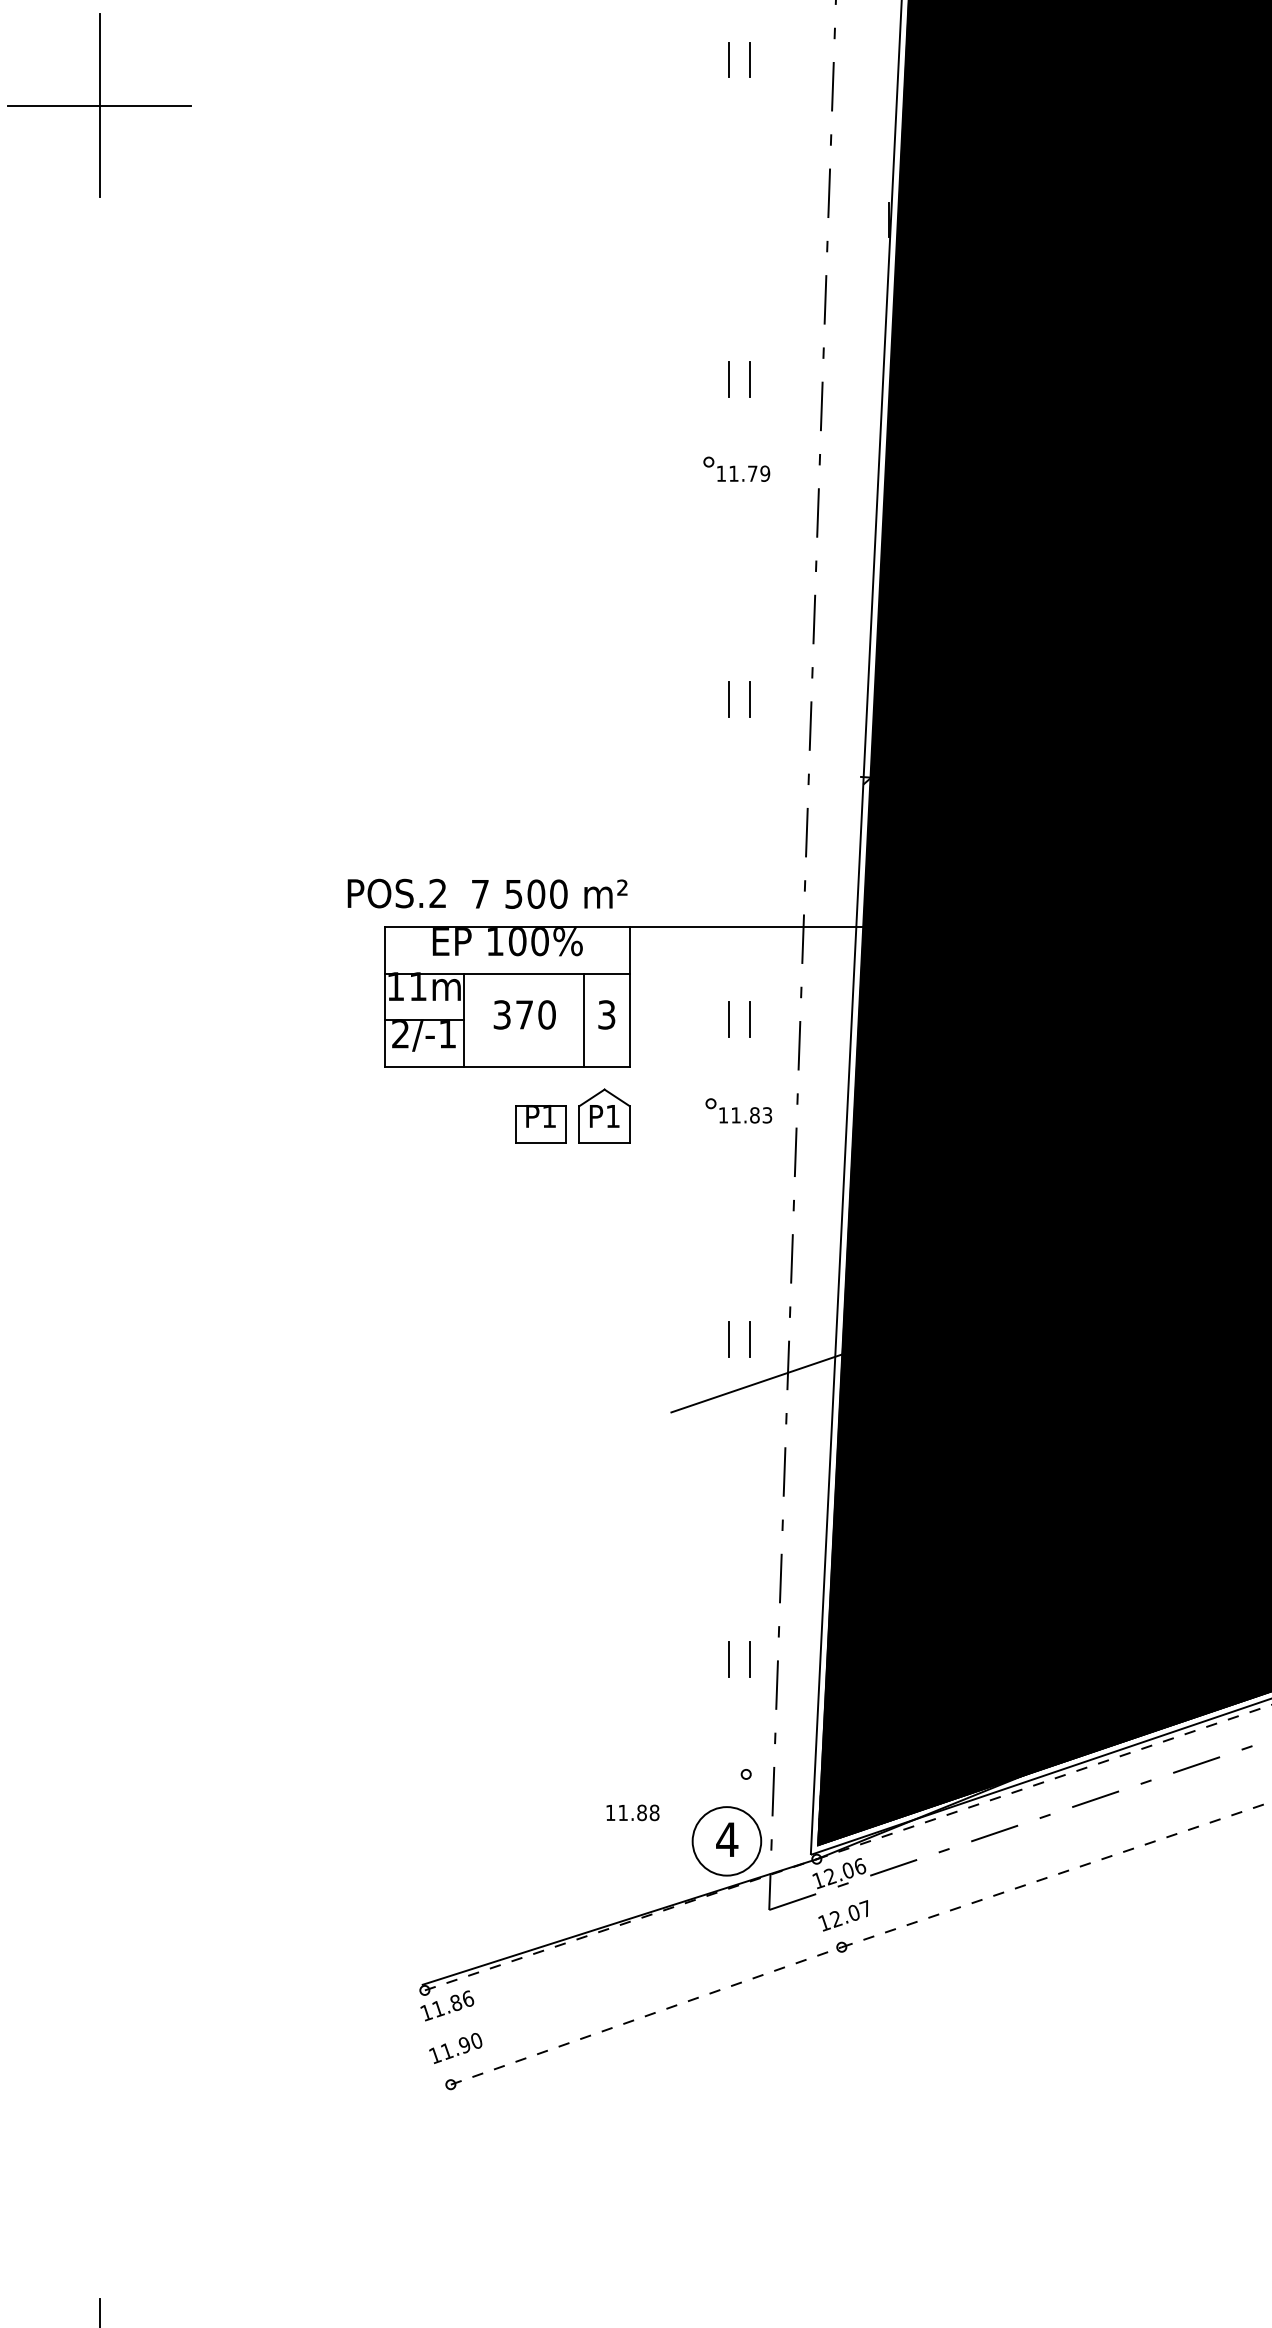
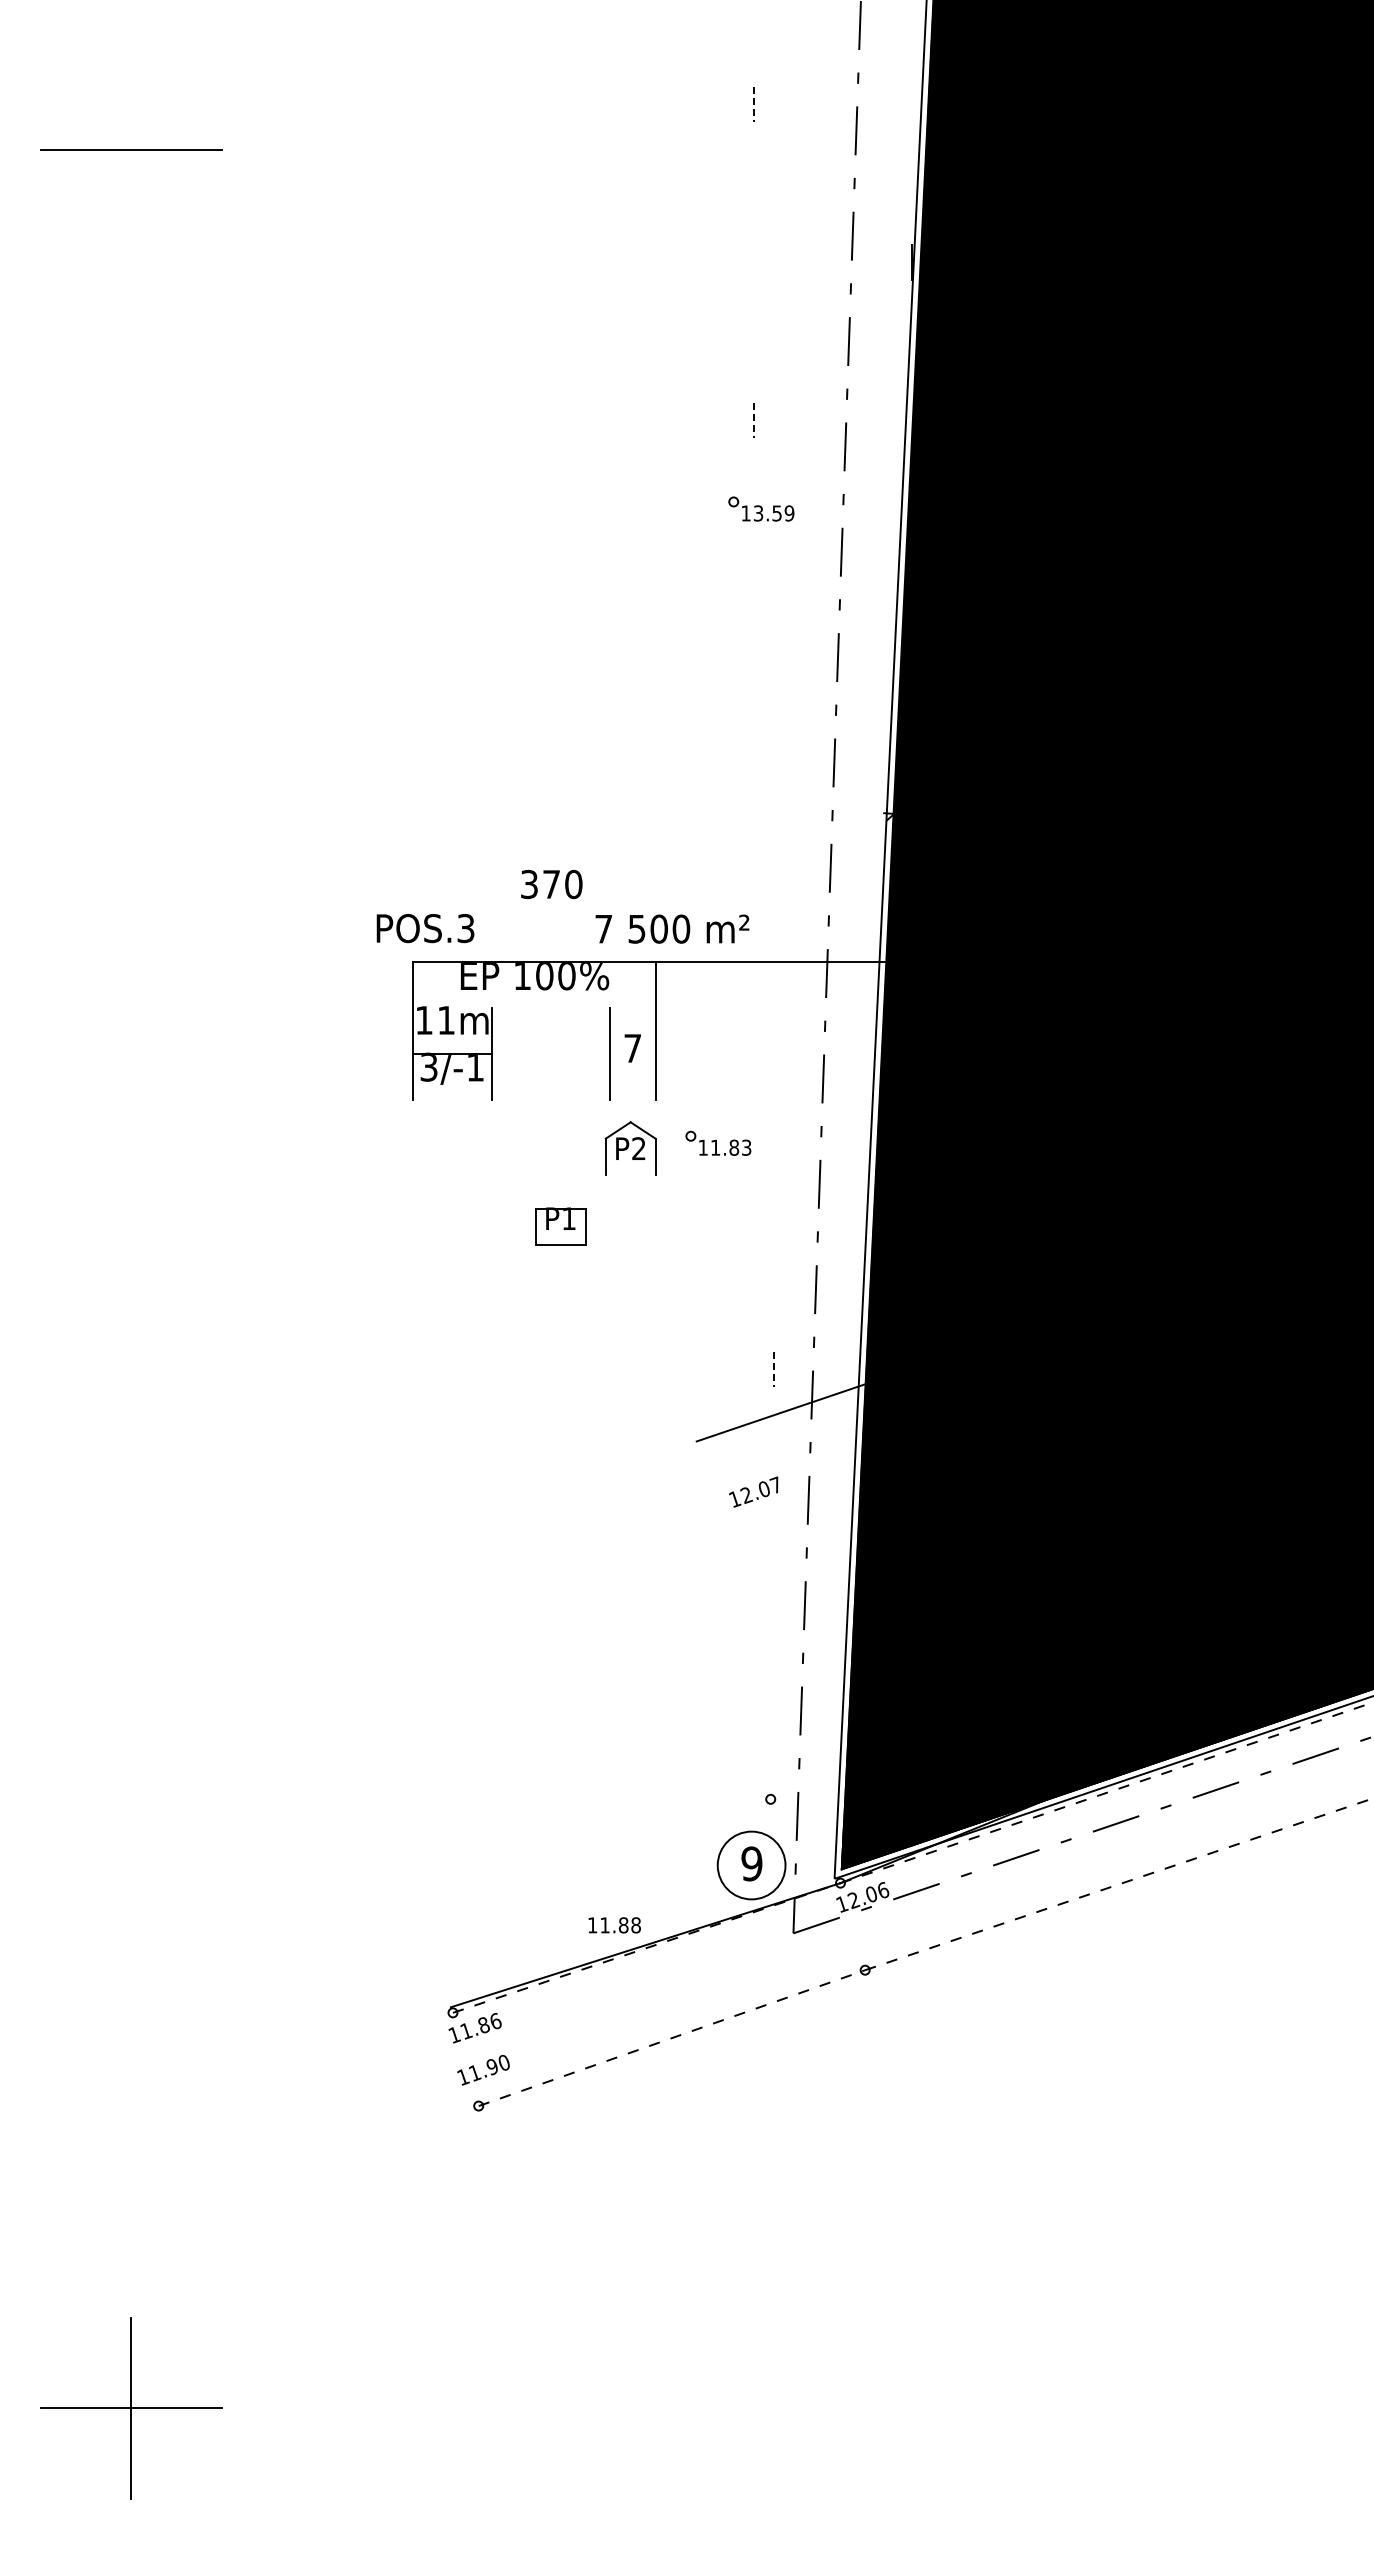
line: (728, 60) -> (753, 104), solid -> dashed
line: (750, 60) -> (774, 104), removed
line: (99, 105) -> (131, 149), removed
line: (750, 379) -> (774, 420), removed
line: (728, 380) -> (753, 421), solid -> dashed
text: (742, 473) -> (767, 513), 11.79 -> 13.59
line: (728, 699) -> (753, 736), removed
line: (750, 699) -> (774, 736), removed
text: (437, 893) -> (465, 928), POS.2 -> POS.3
text: (549, 893) -> (672, 928), moved
line: (507, 973) -> (534, 1007), removed
text: (524, 1014) -> (551, 884), moved
text: (606, 1014) -> (632, 1048), 3 -> 7
line: (728, 1019) -> (753, 1052), removed
line: (750, 1019) -> (774, 1052), removed
text: (400, 1033) -> (428, 1066), 2/-1 -> 3/-1
line: (507, 1066) -> (534, 1099), removed
part: (738, 1110) -> (718, 1142), moved
text: (612, 1116) -> (638, 1148), P1 -> P2
part: (540, 1124) -> (560, 1226), moved
line: (604, 1143) -> (630, 1175), removed
line: (728, 1339) -> (753, 1369), removed
line: (750, 1339) -> (774, 1369), solid -> dashed
line: (728, 1659) -> (753, 1685), removed
line: (750, 1659) -> (774, 1685), removed
text: (632, 1813) -> (614, 1925), moved
text: (726, 1839) -> (751, 1863), 4 -> 9
text: (843, 1915) -> (753, 1491), moved

